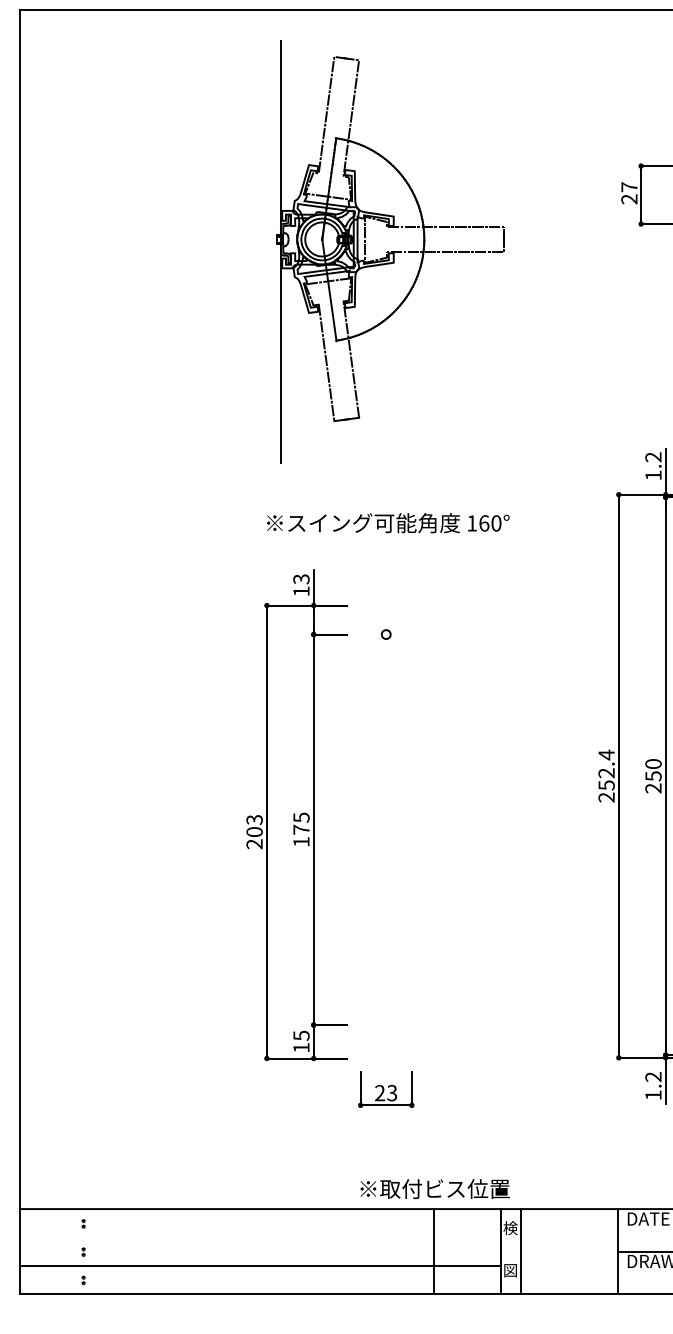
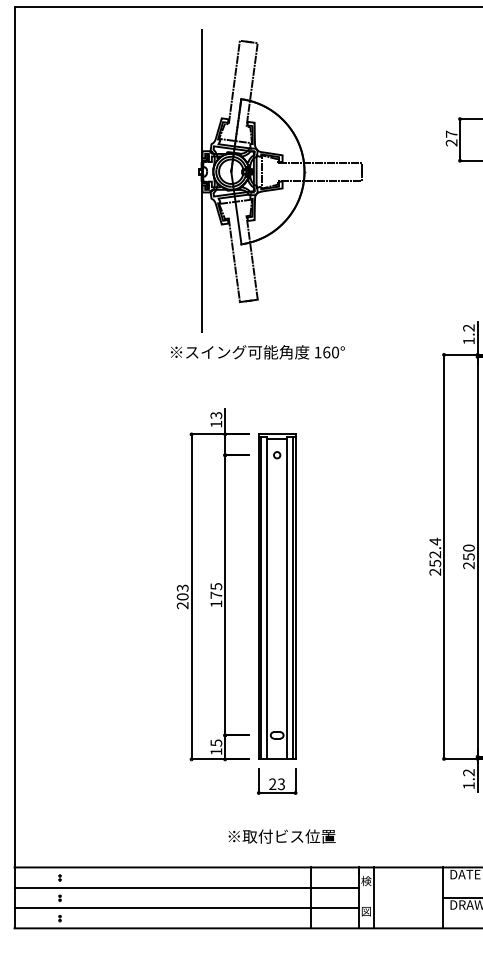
text: (388, 523) -> (258, 352), moved
part: (386, 832) -> (277, 597), added
text: (434, 1188) -> (281, 836), moved
line: (260, 1237) -> (186, 887), added

